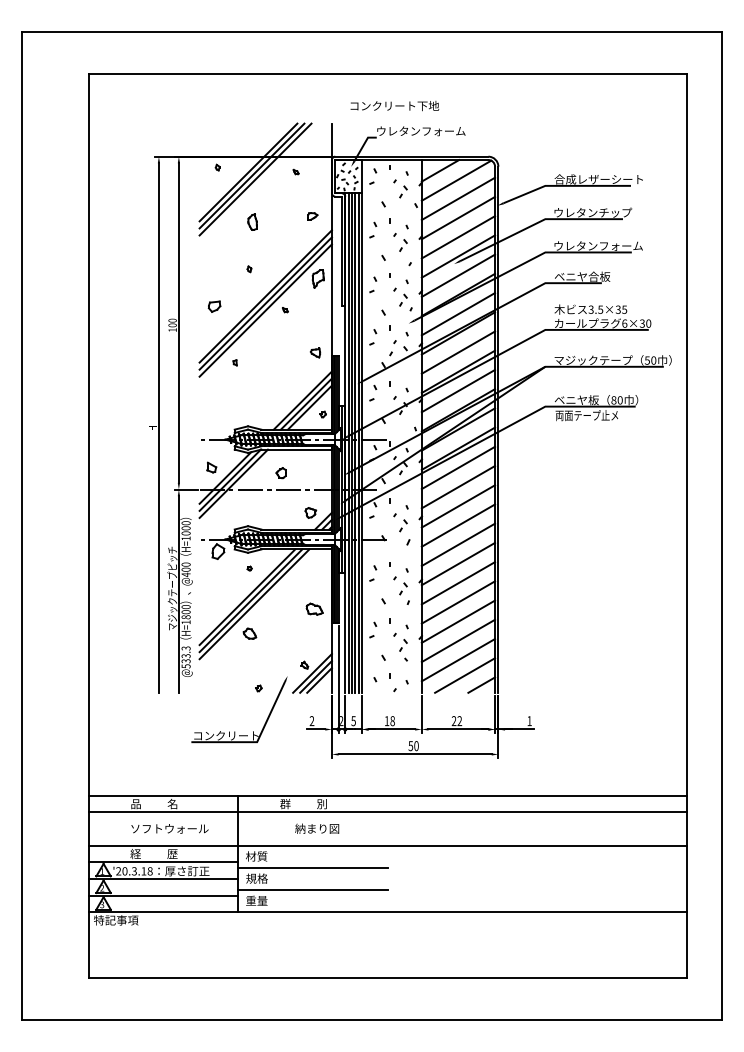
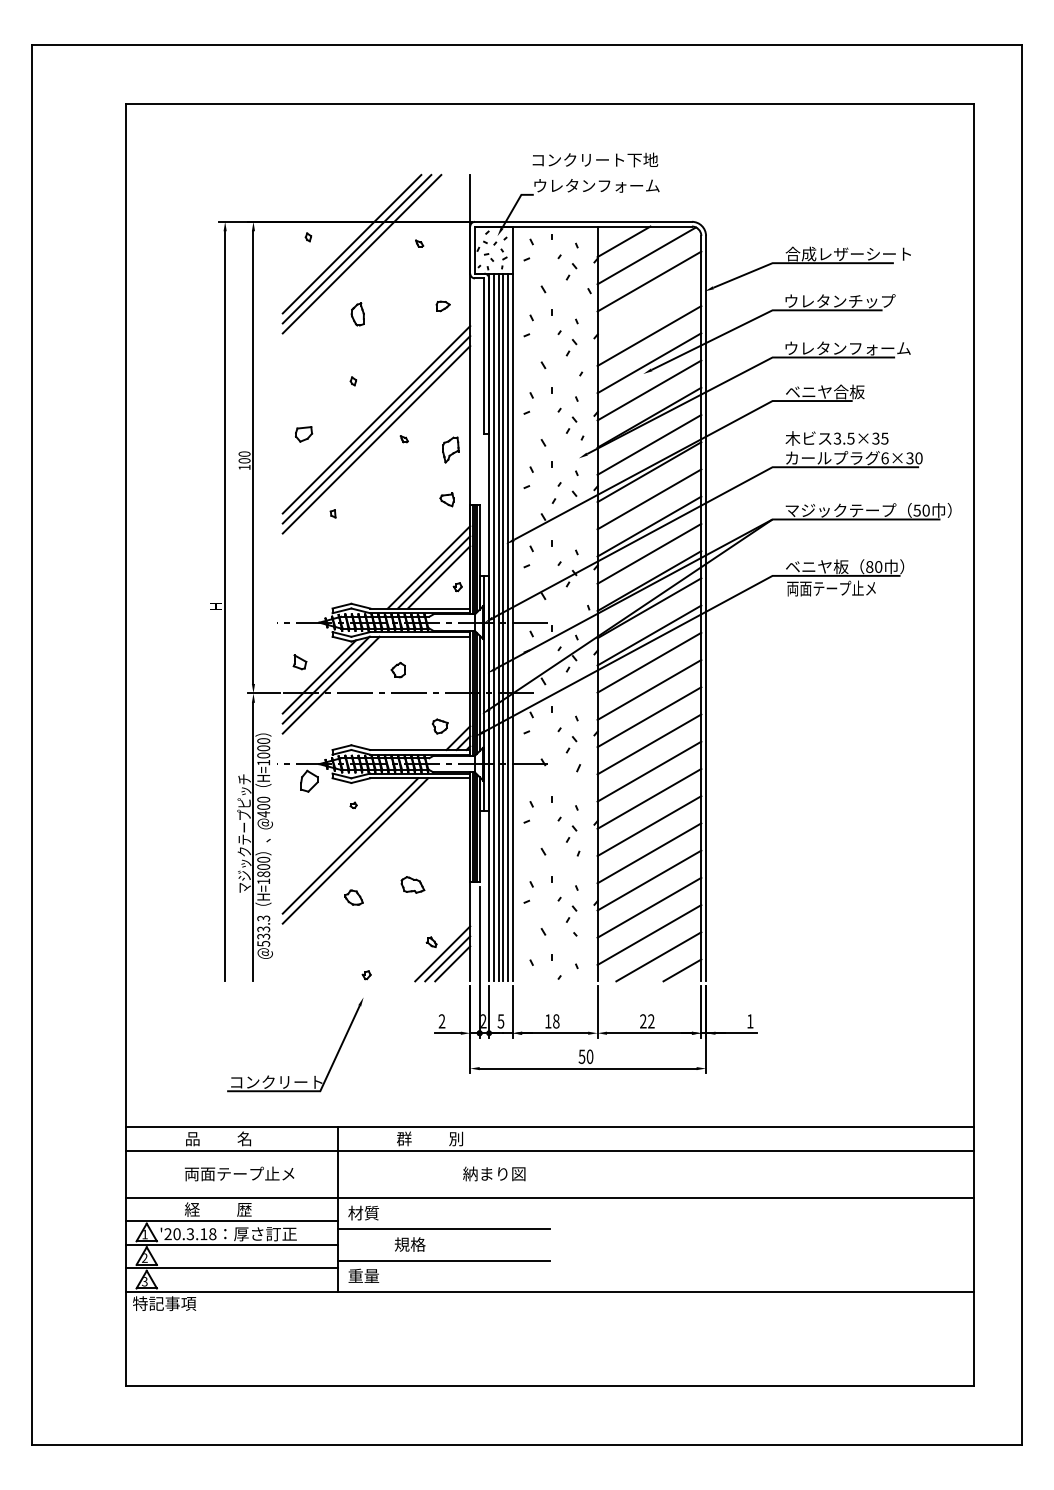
text: (394, 105) -> (595, 159), moved
line: (458, 217) -> (649, 308), removed
part: (317, 278) -> (450, 449), moved
line: (254, 604) -> (360, 855), removed
part: (314, 608) -> (412, 884), moved
part: (235, 731) -> (289, 1076), moved
text: (169, 828) -> (239, 1173), ソフトウォール -> 両面テープ止メ
text: (317, 828) -> (494, 1173), moved
text: (256, 878) -> (409, 1244), moved

